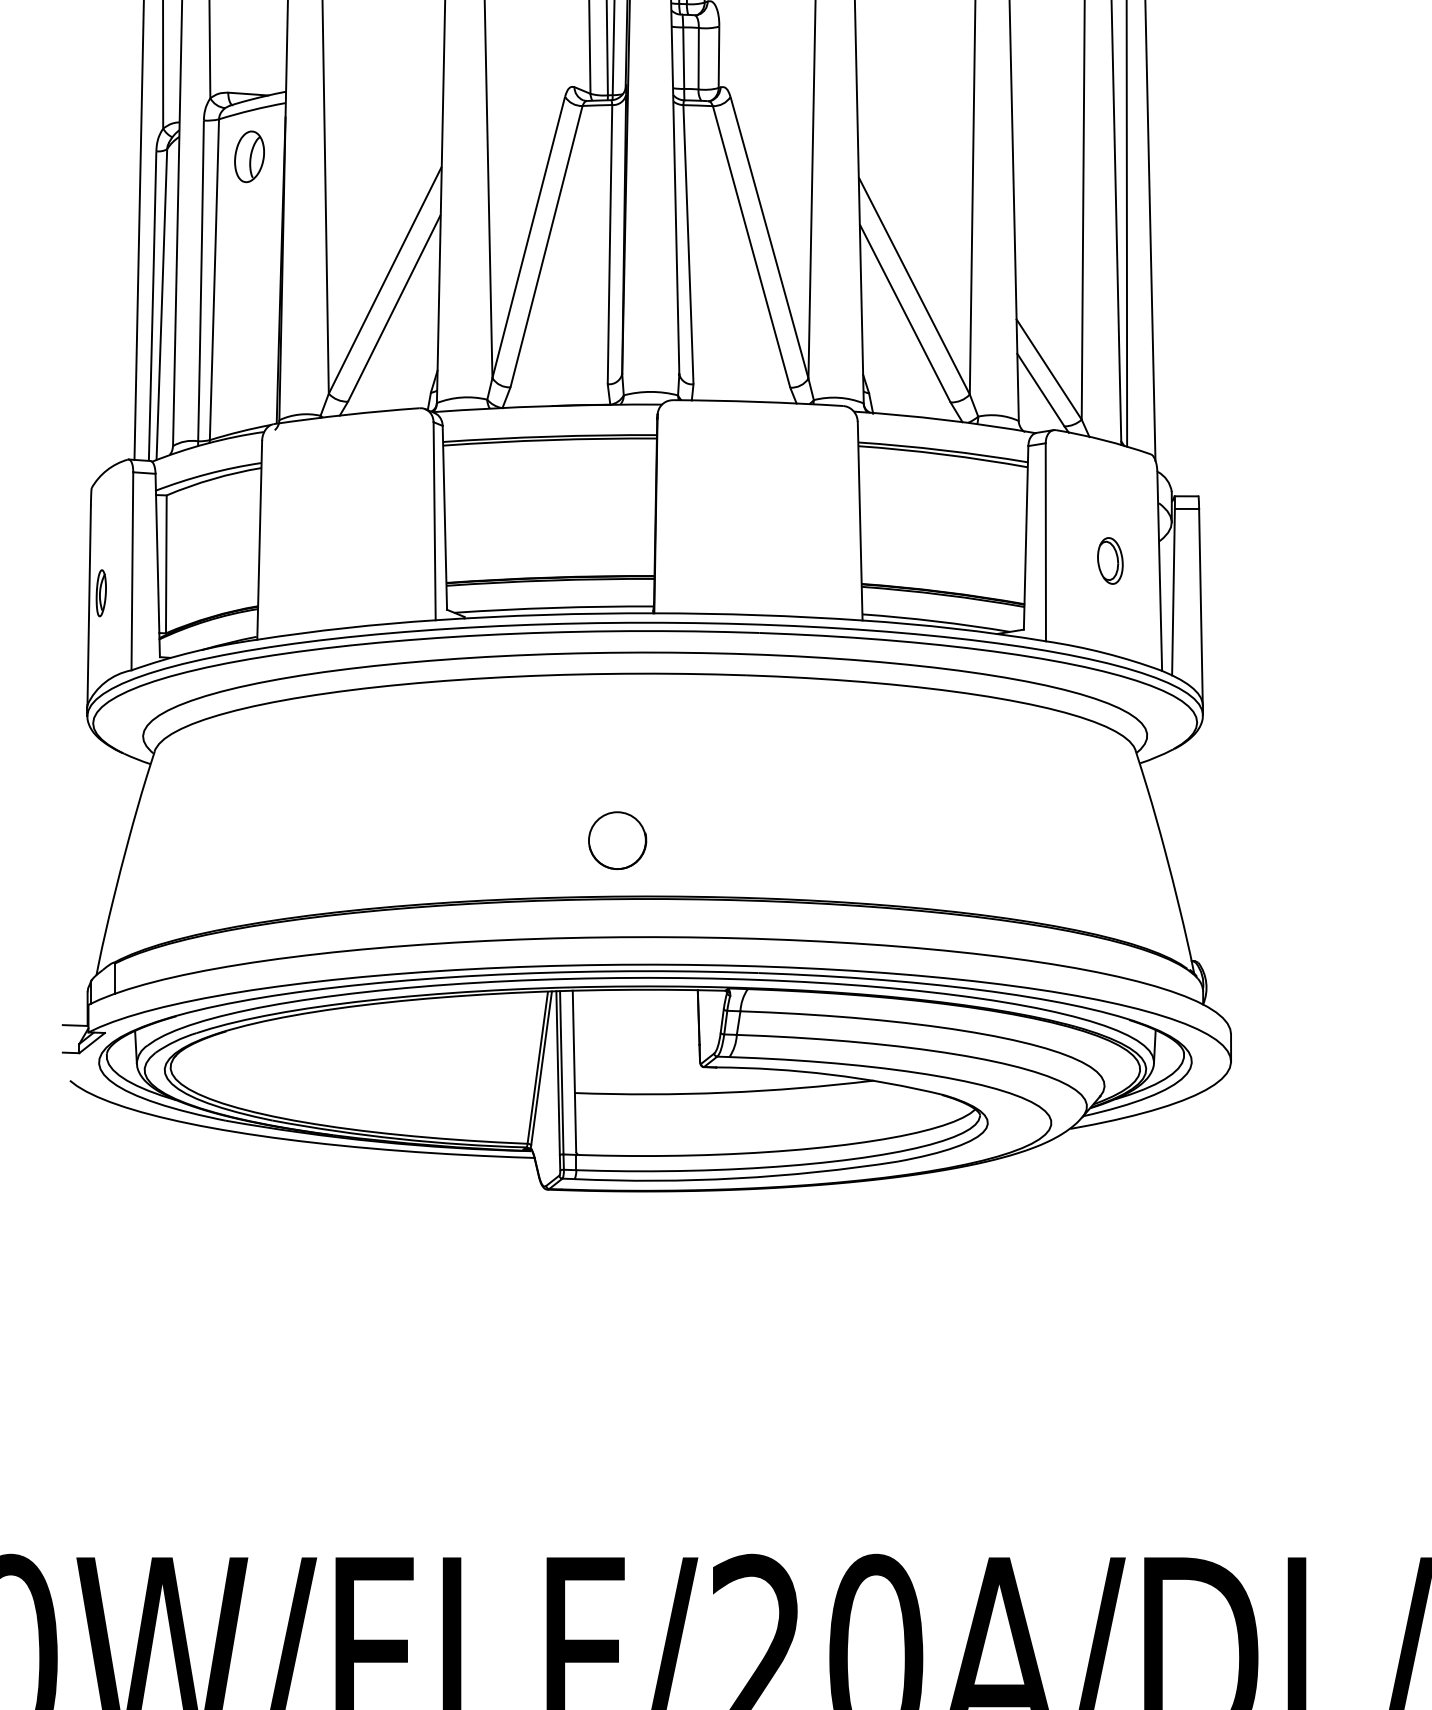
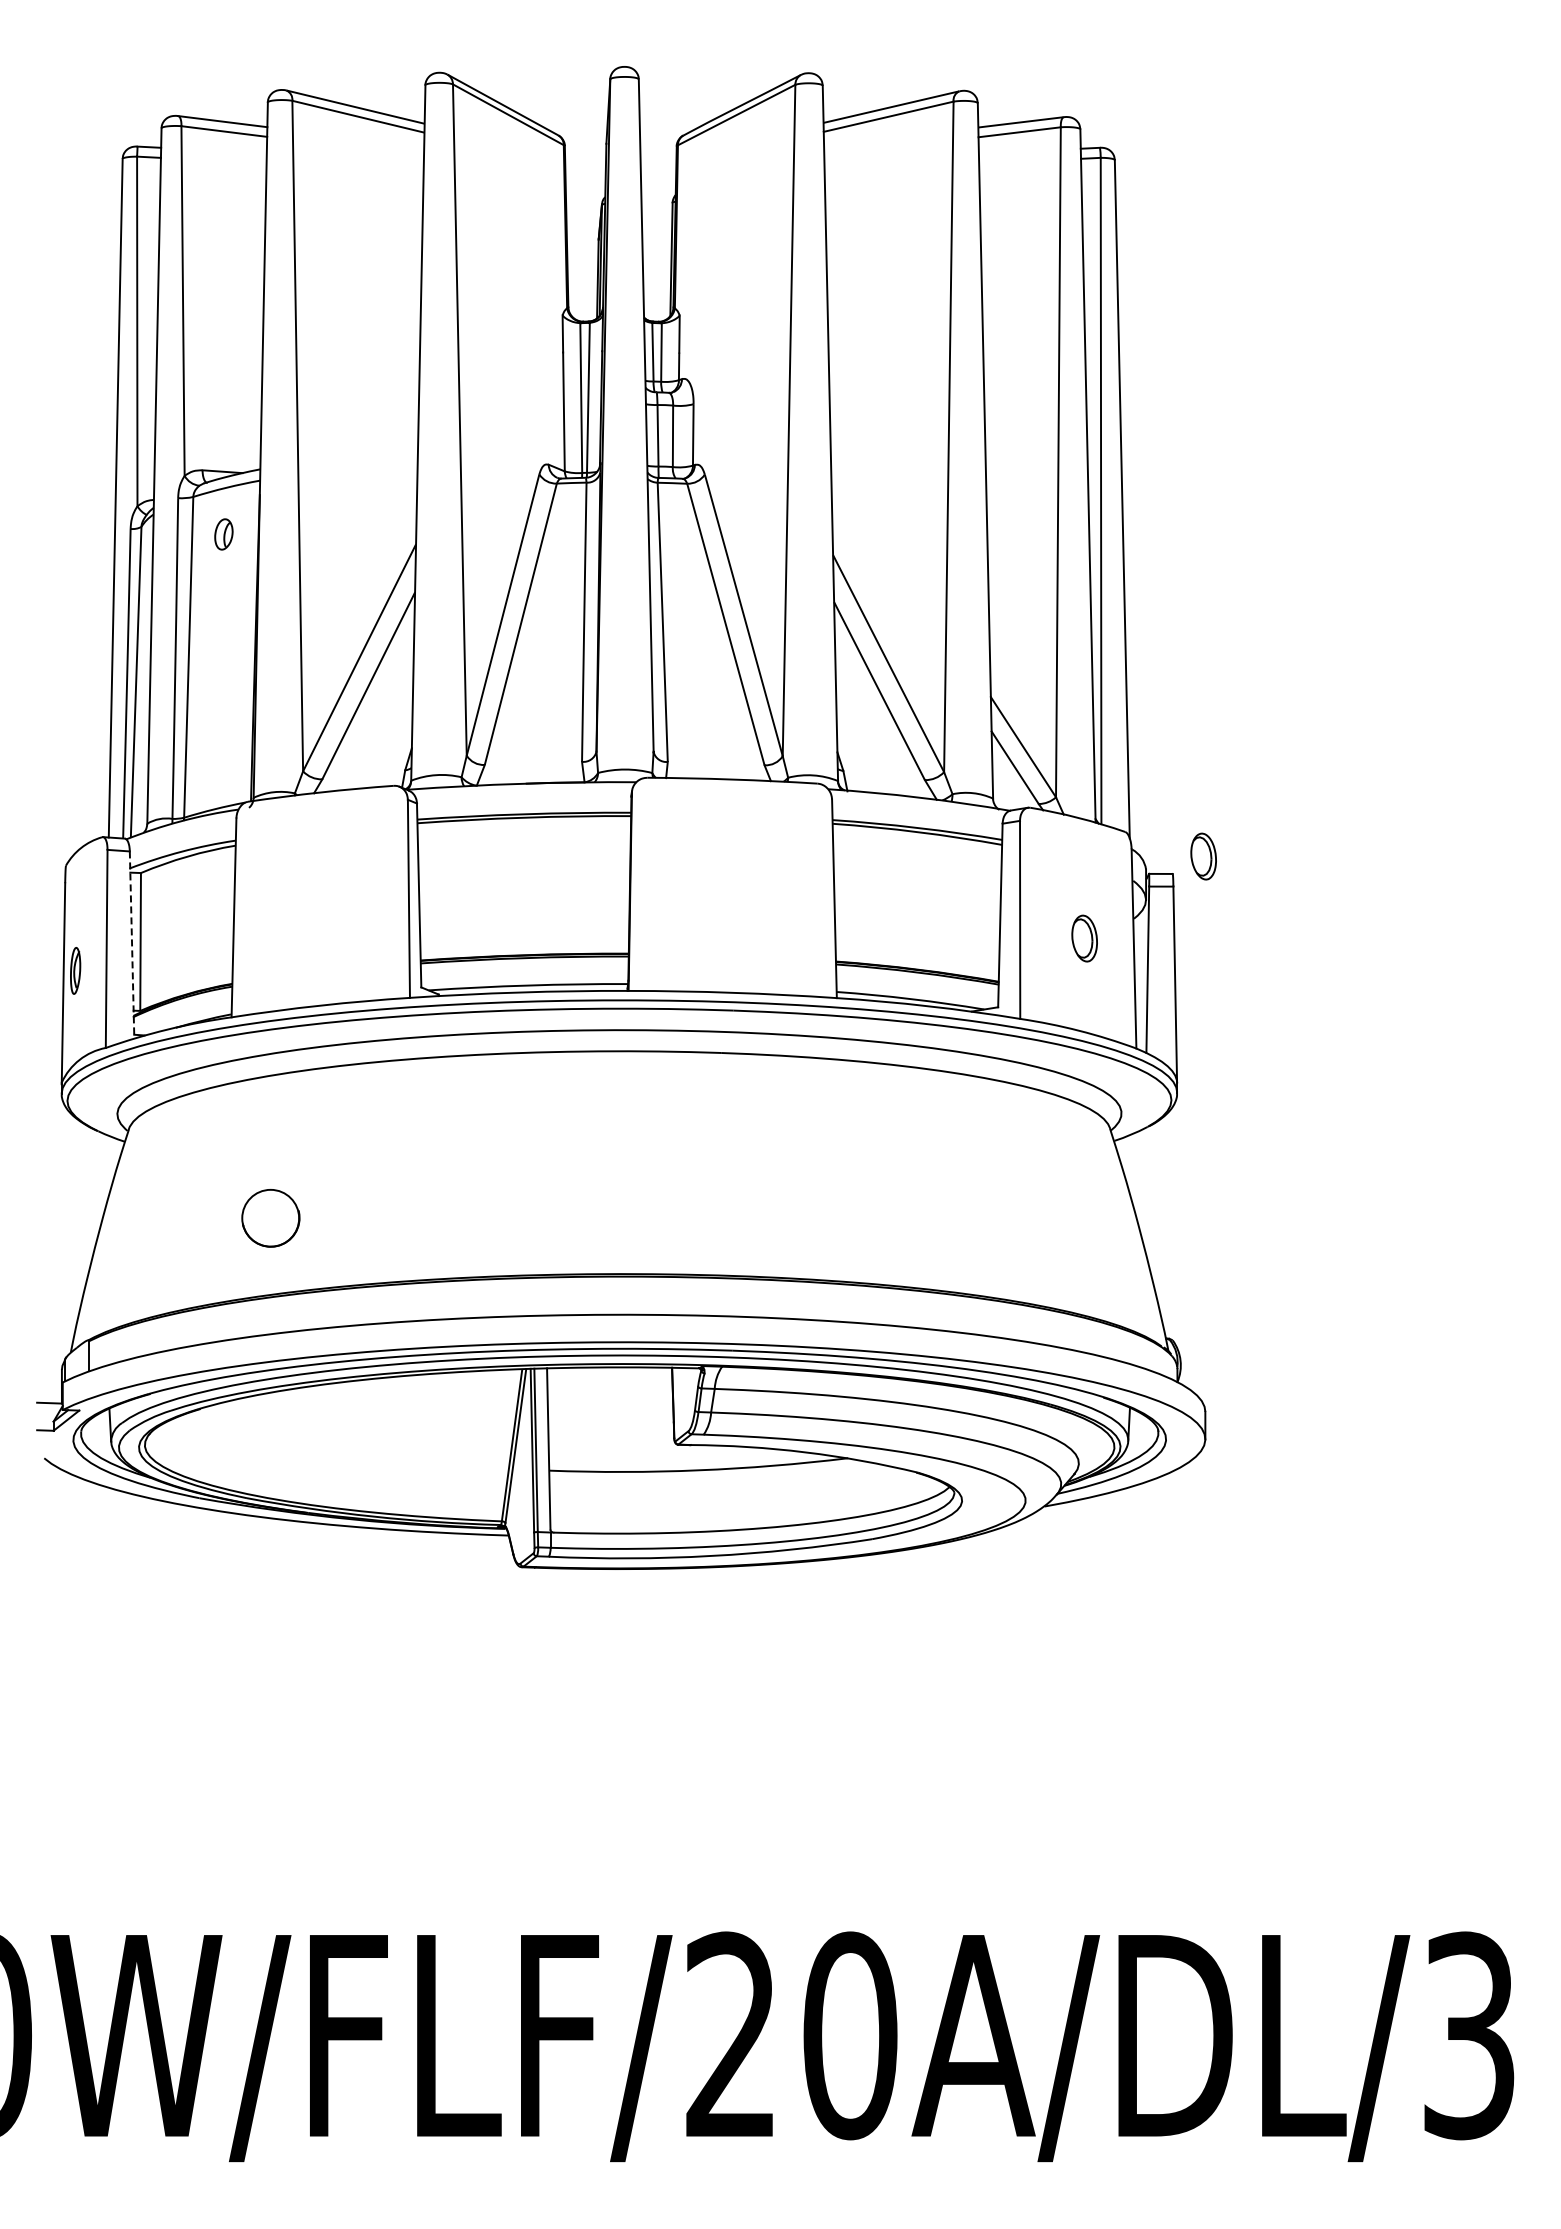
part: (249, 156) -> (223, 534), size x0.6
part: (1229, 478) -> (1203, 856), added
line: (158, 565) -> (132, 943), solid -> dashed
part: (617, 840) -> (270, 1218), moved

